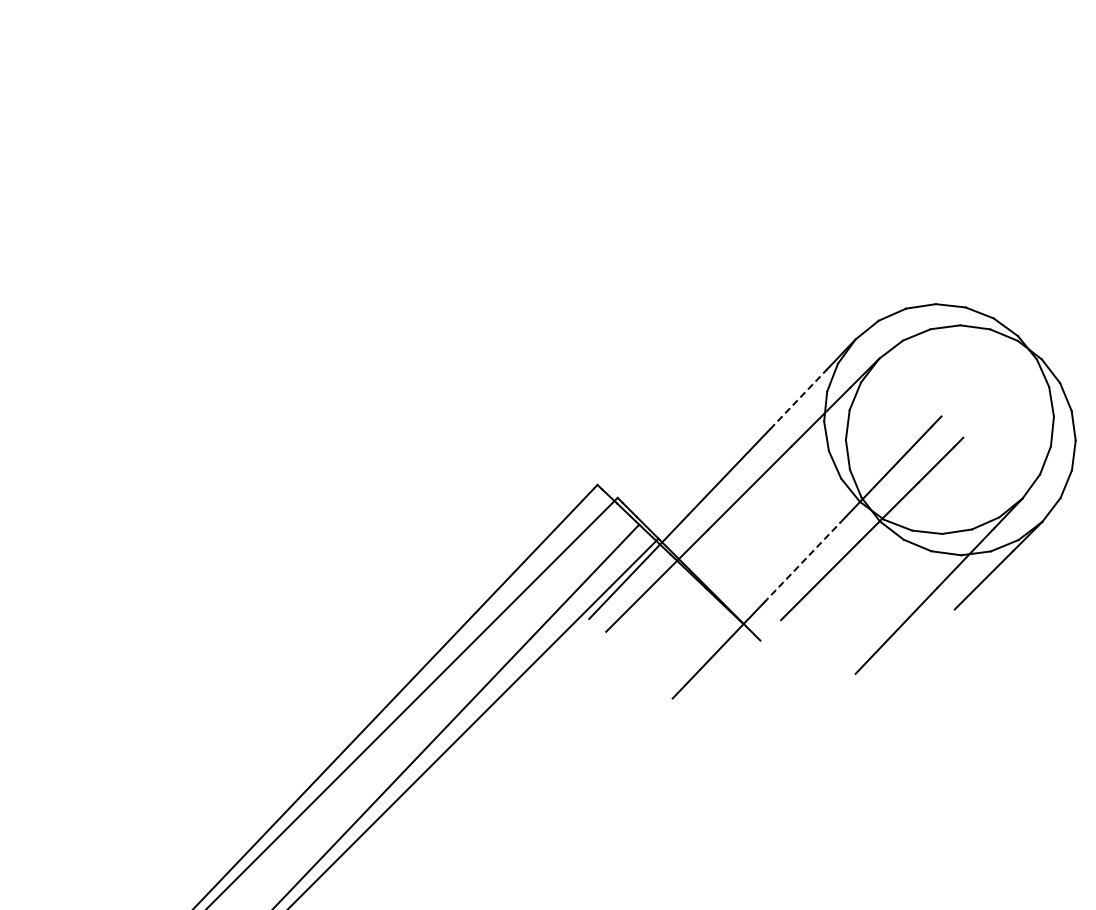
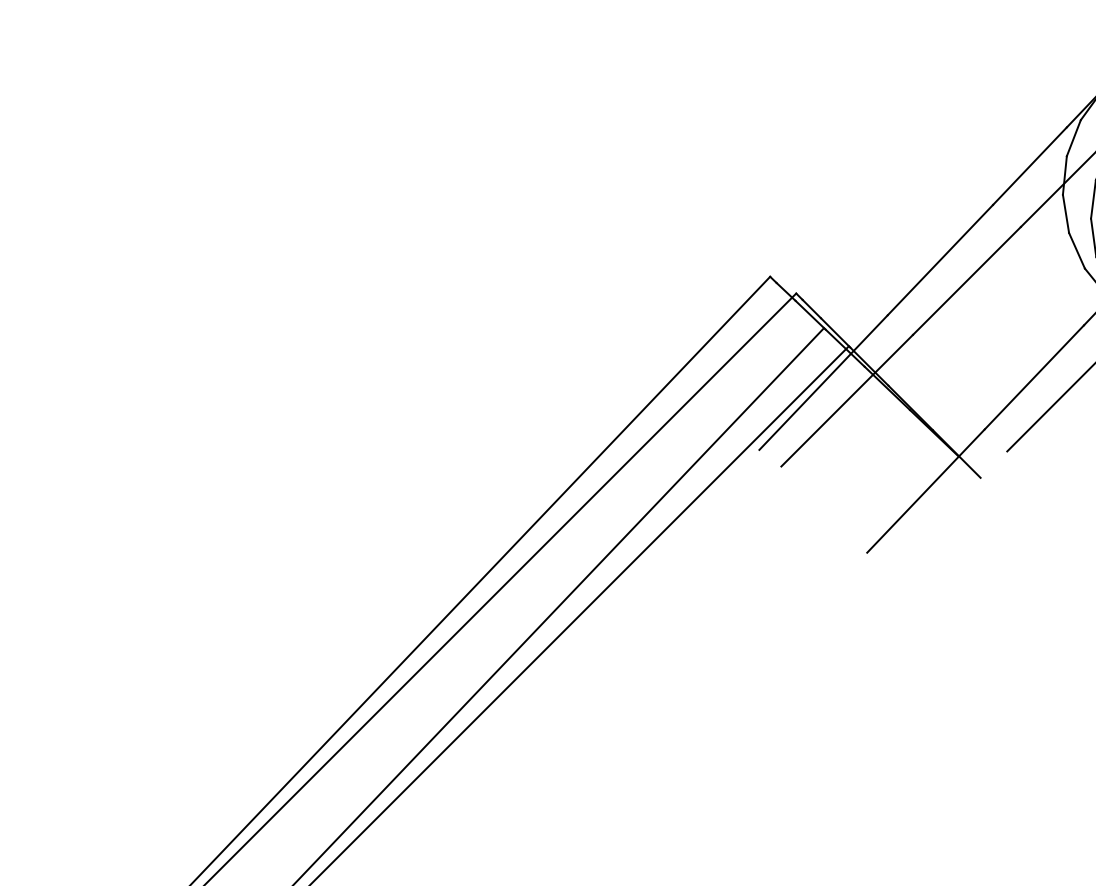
line: (798, 398) -> (1029, 165), dashed -> solid
line: (802, 562) -> (1034, 376), dashed -> solid

